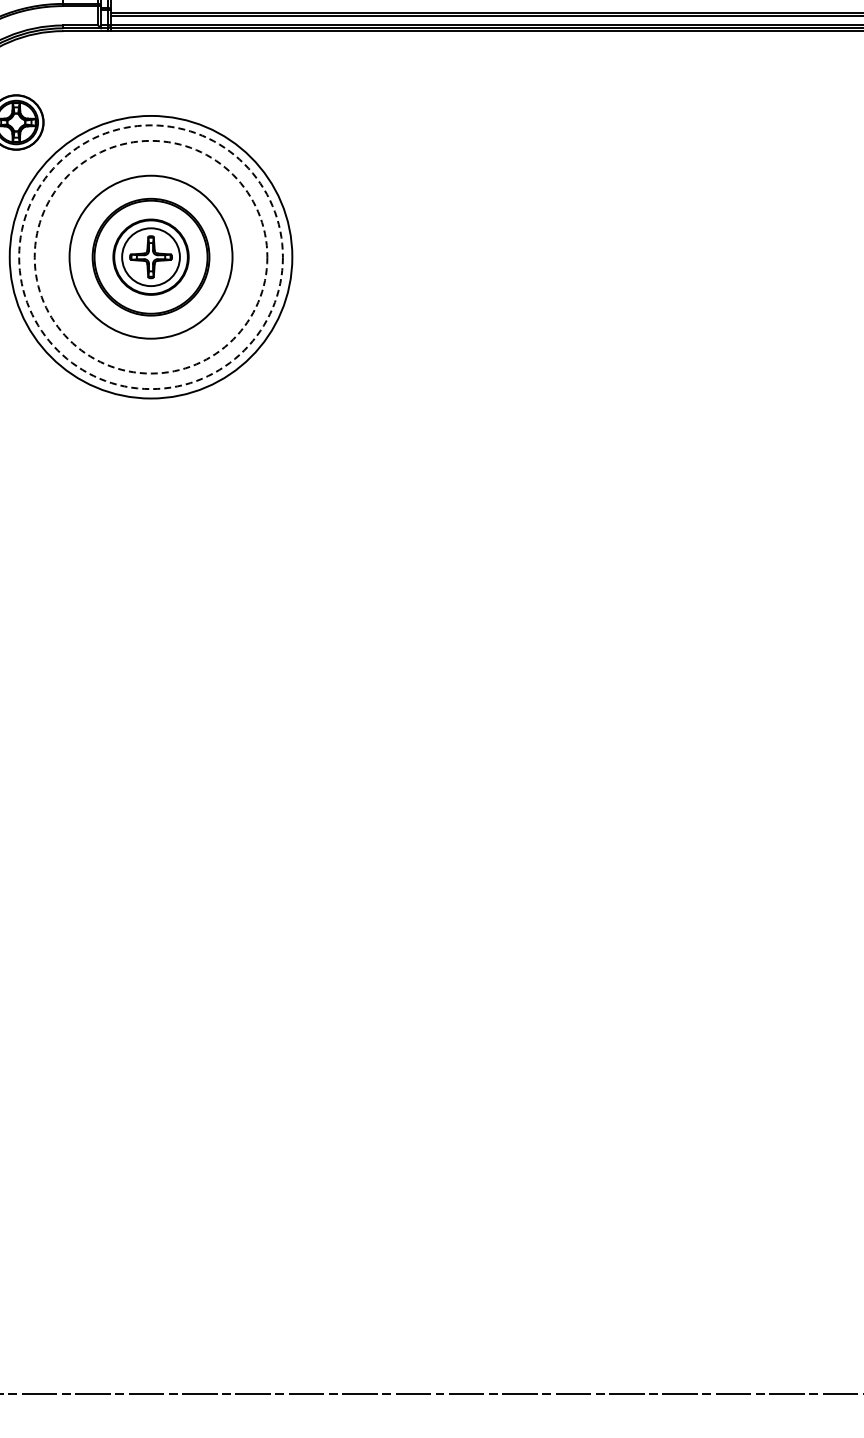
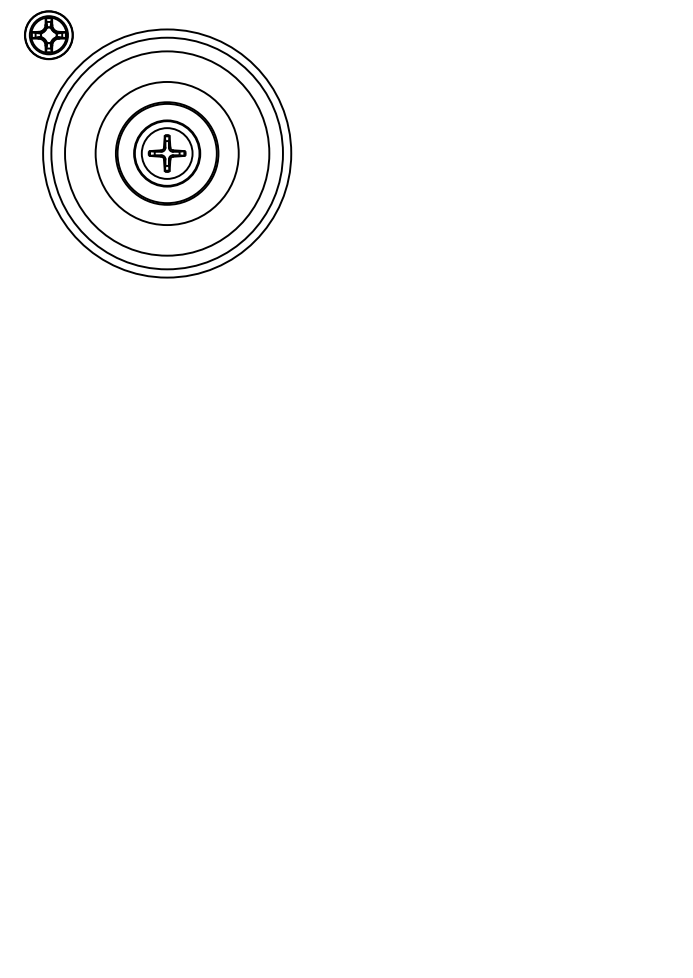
circle: (150, 256) -> (166, 152), dashed -> solid
circle: (150, 257) -> (166, 153), dashed -> solid

